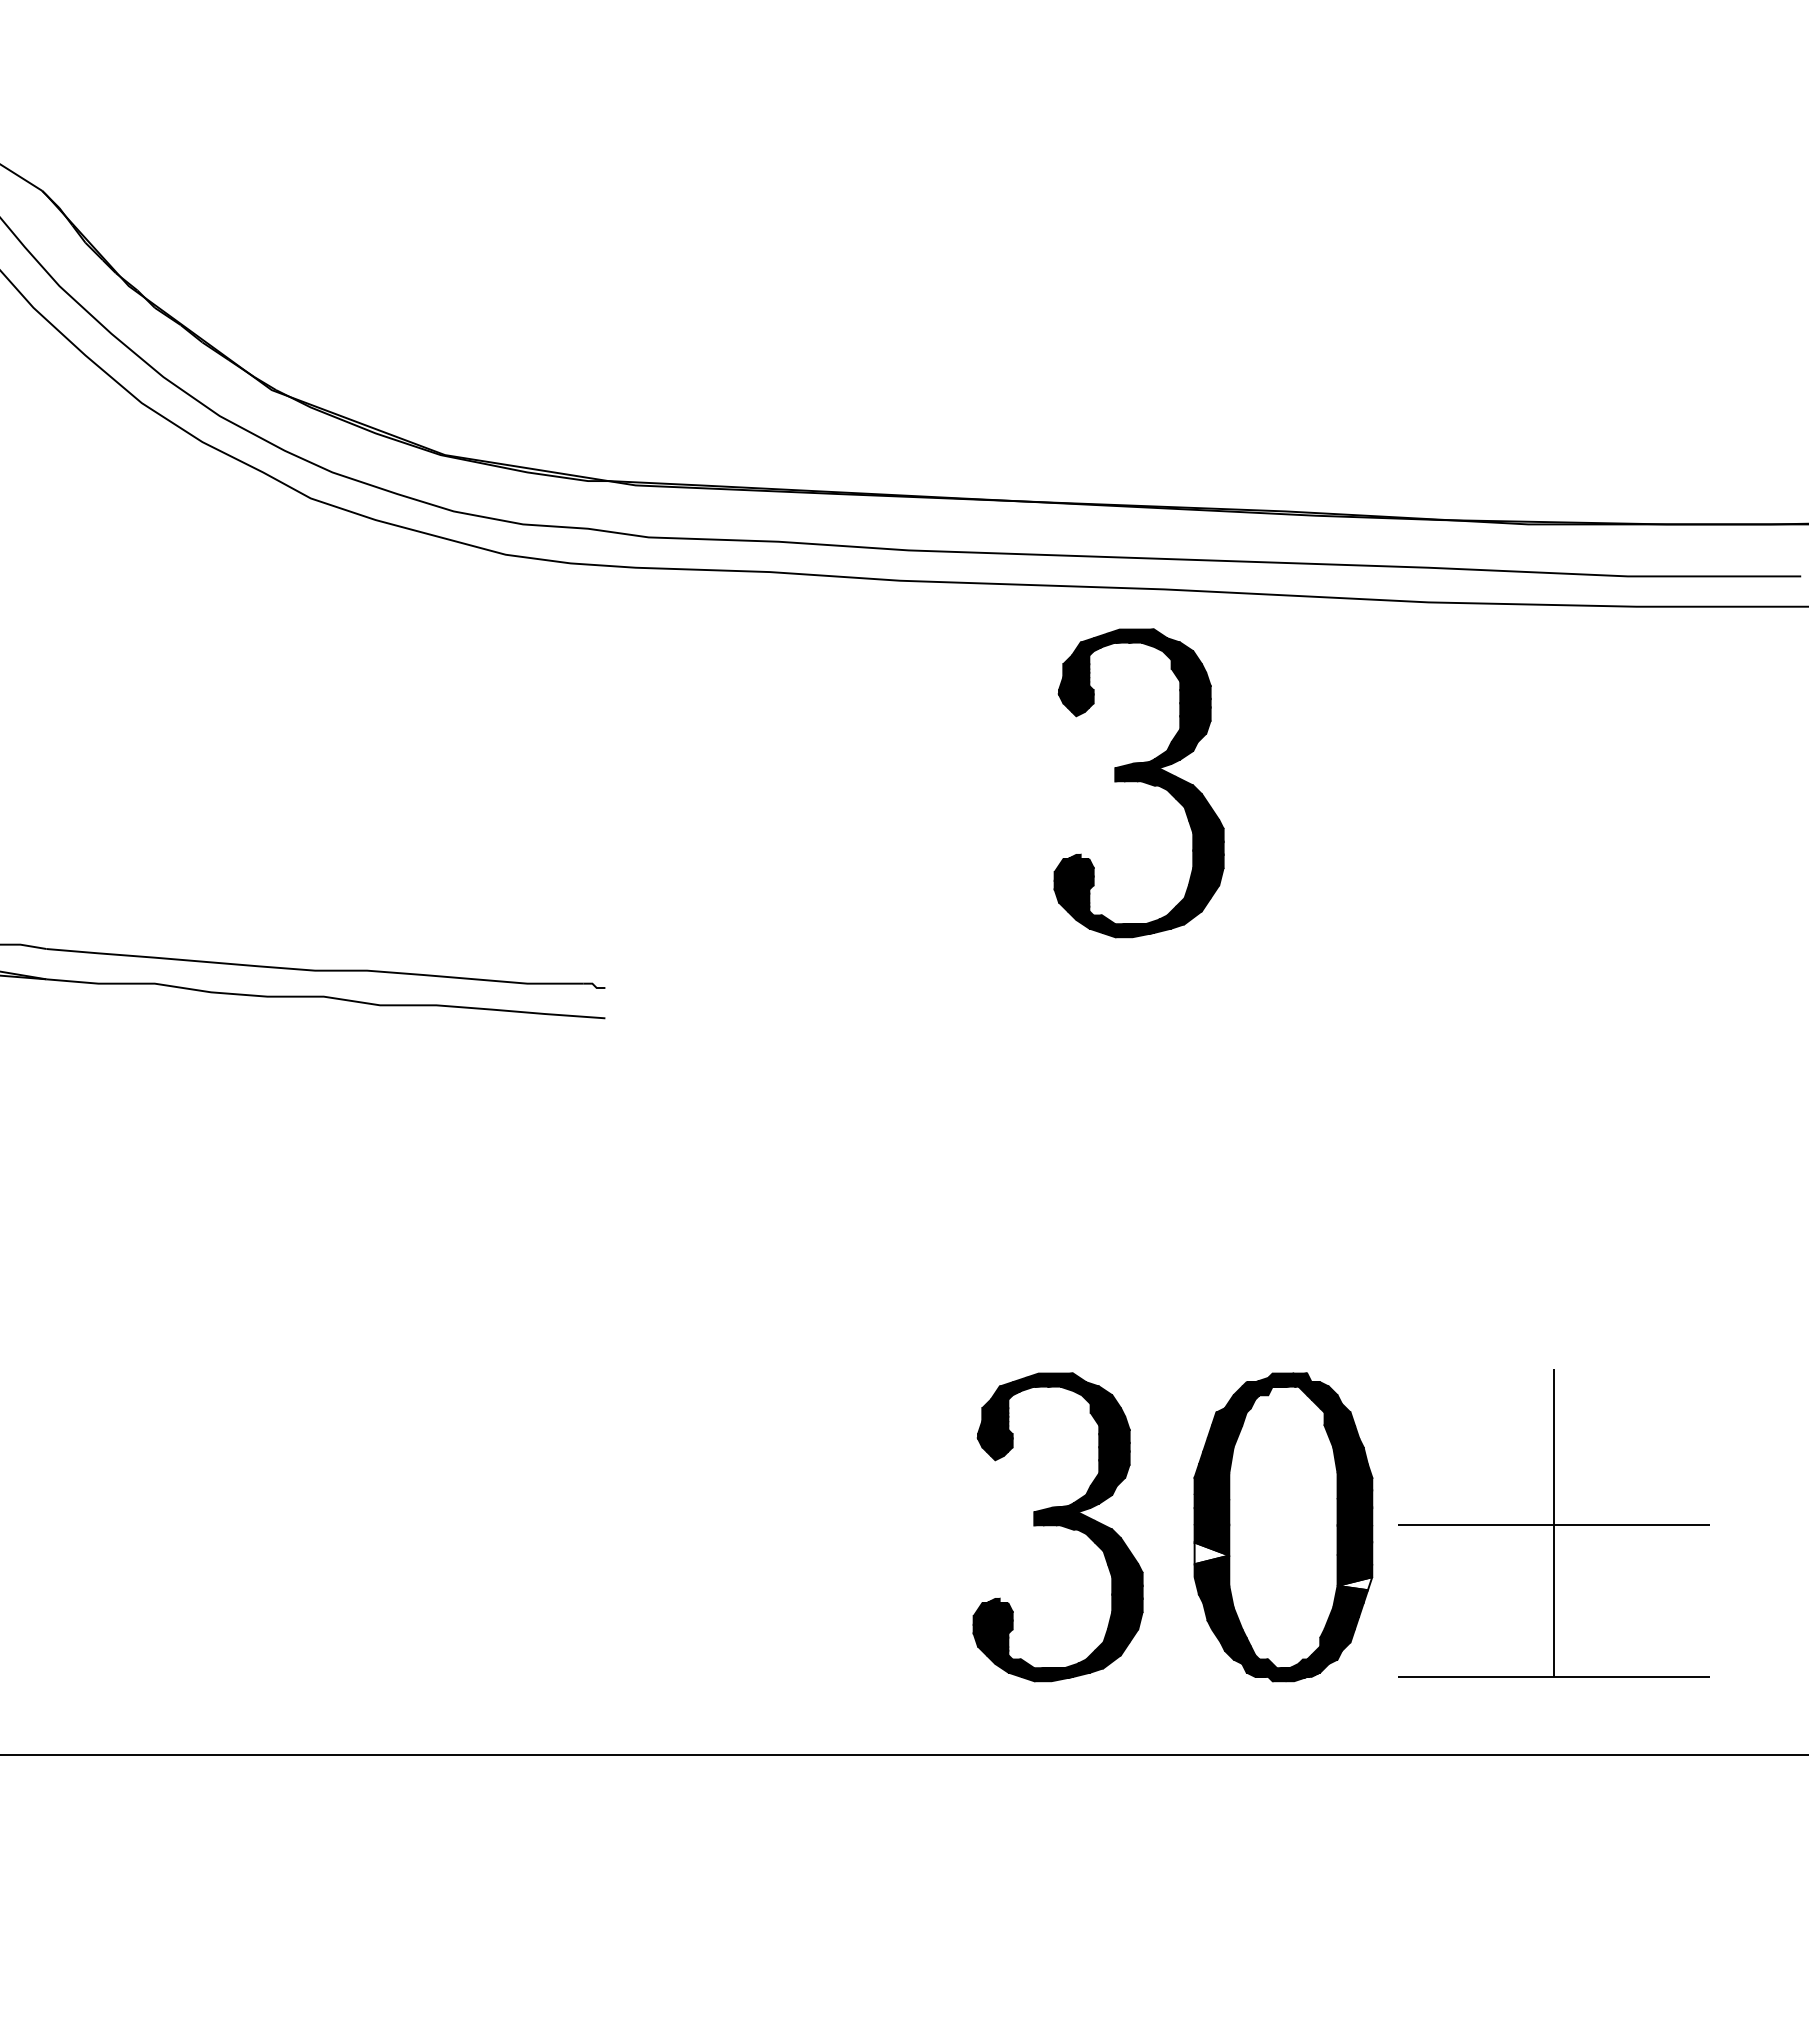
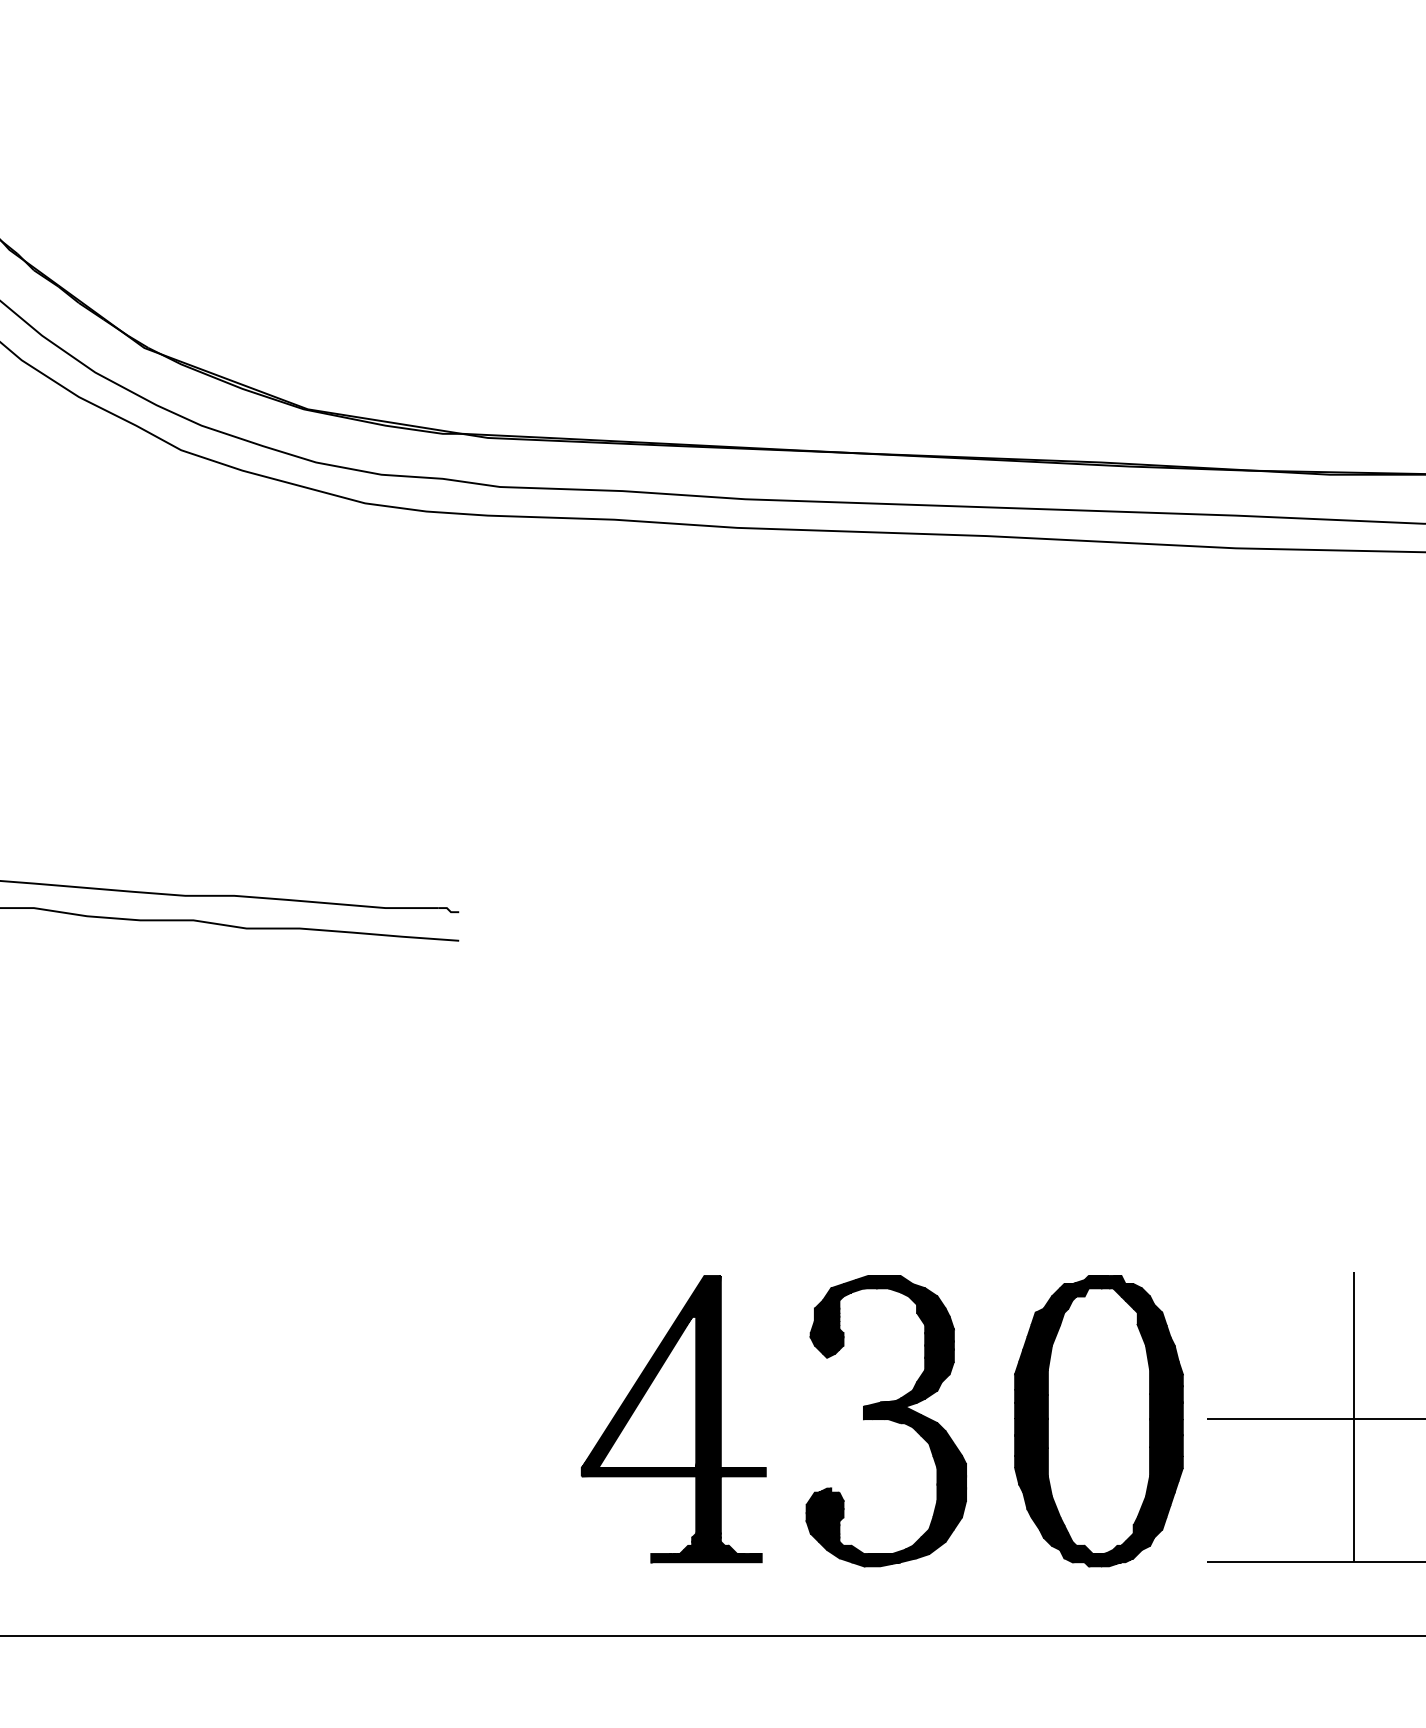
part: (1138, 783) -> (962, 719), removed
part: (832, 1524) -> (673, 1418), added
fill: (1211, 1553) -> (1031, 1445), added
fill: (1354, 1583) -> (1166, 1474), added

